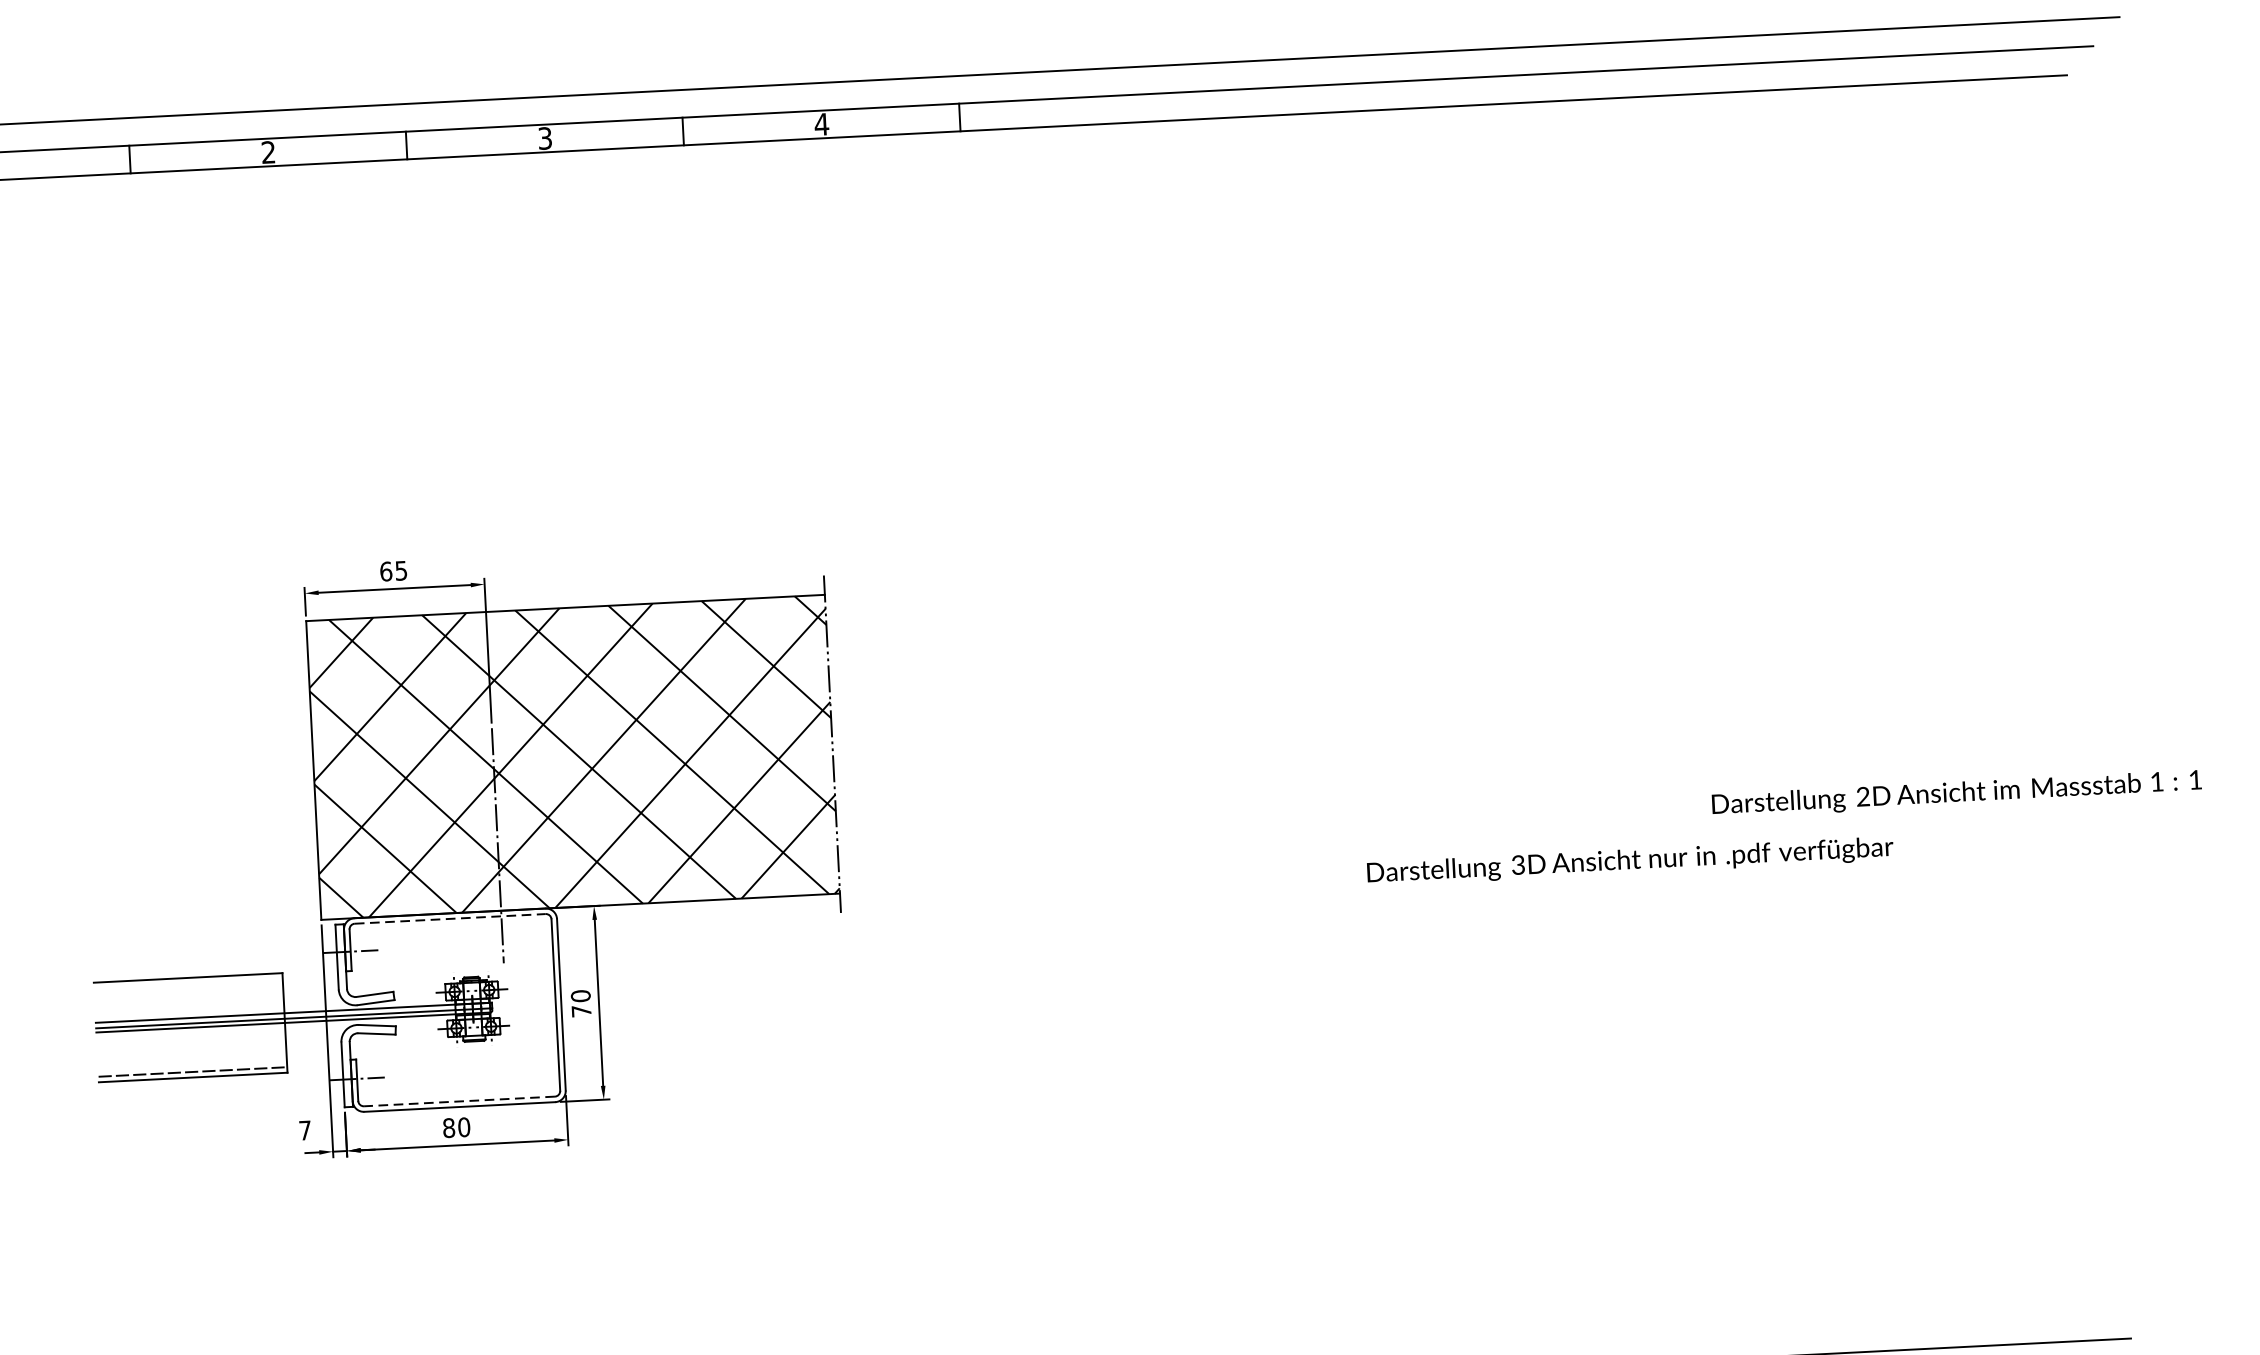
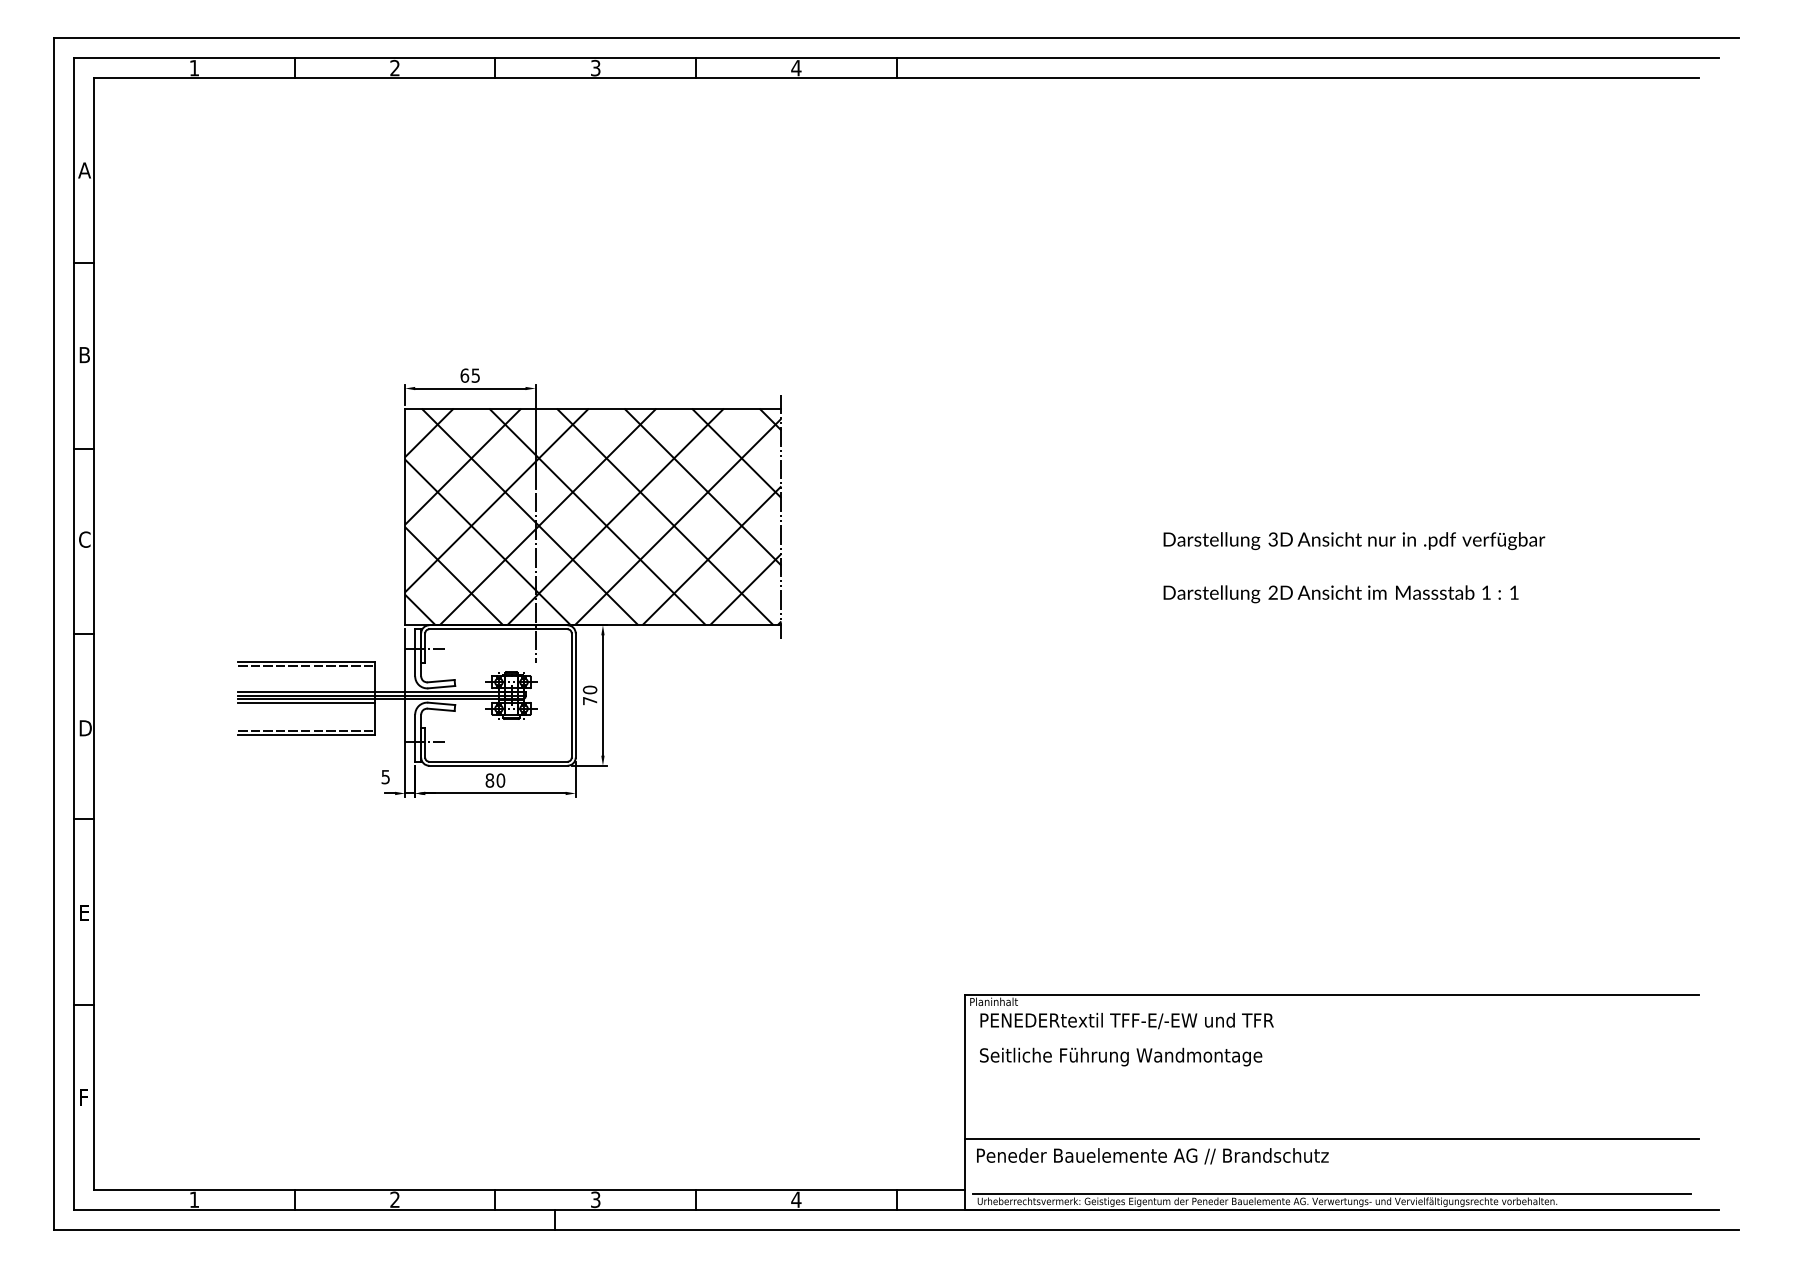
text: (1956, 794) -> (1340, 594), moved
text: (1630, 862) -> (1354, 541), moved
line: (450, 919) -> (498, 629), dashed -> solid
line: (188, 983) -> (306, 666), added
line: (190, 1033) -> (306, 702), added
line: (458, 1101) -> (497, 761), dashed -> solid
text: (304, 1131) -> (385, 777), 7 -> 5

